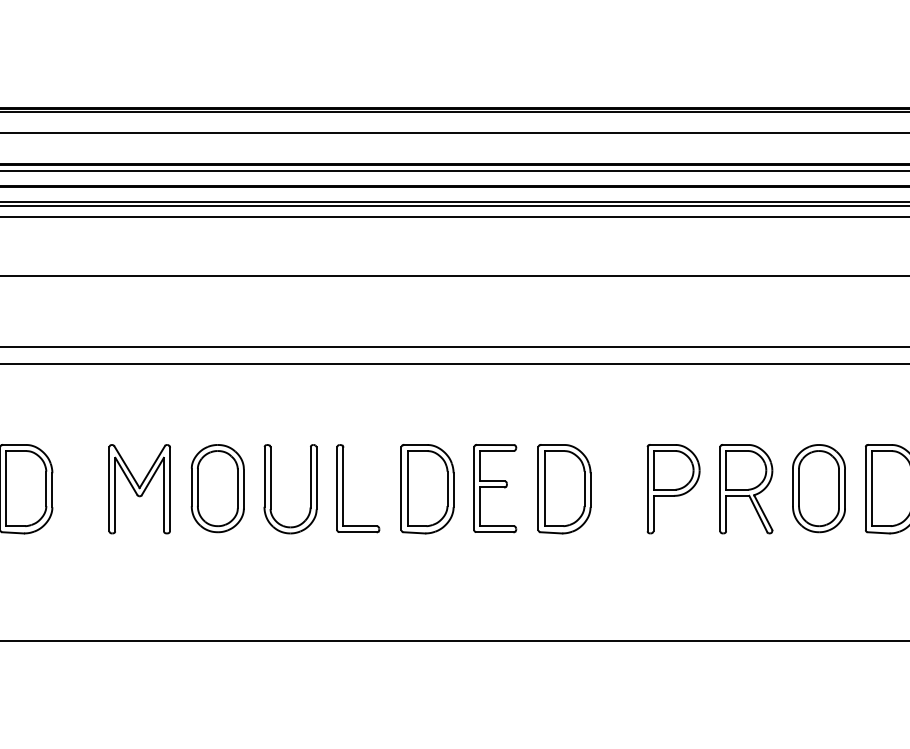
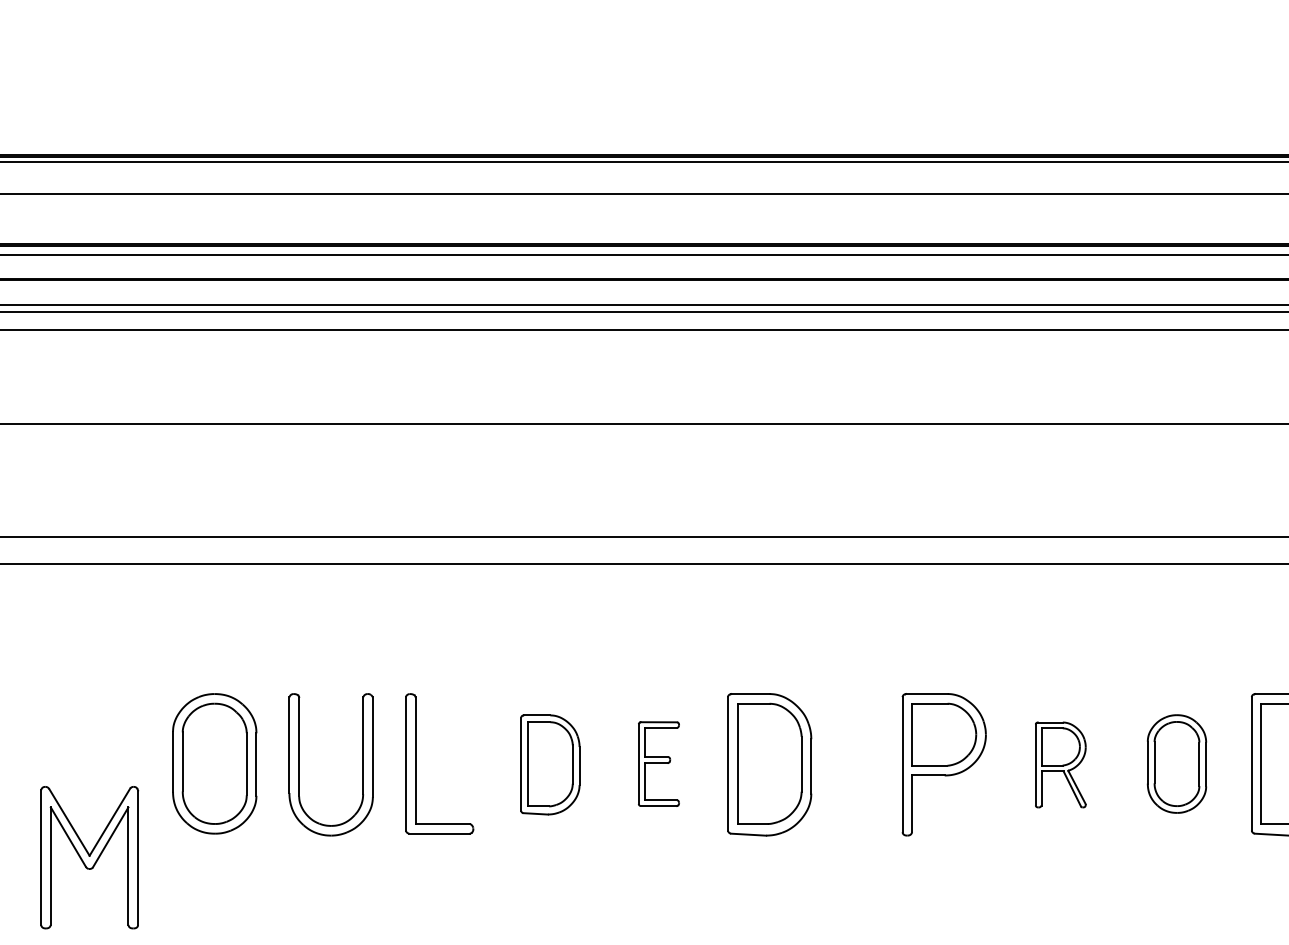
part: (495, 488) -> (659, 763), size x0.6
part: (818, 488) -> (1176, 763), size x0.7
part: (139, 489) -> (89, 858), moved
part: (427, 489) -> (550, 765), size x0.7
part: (746, 489) -> (1060, 765), size x0.6

